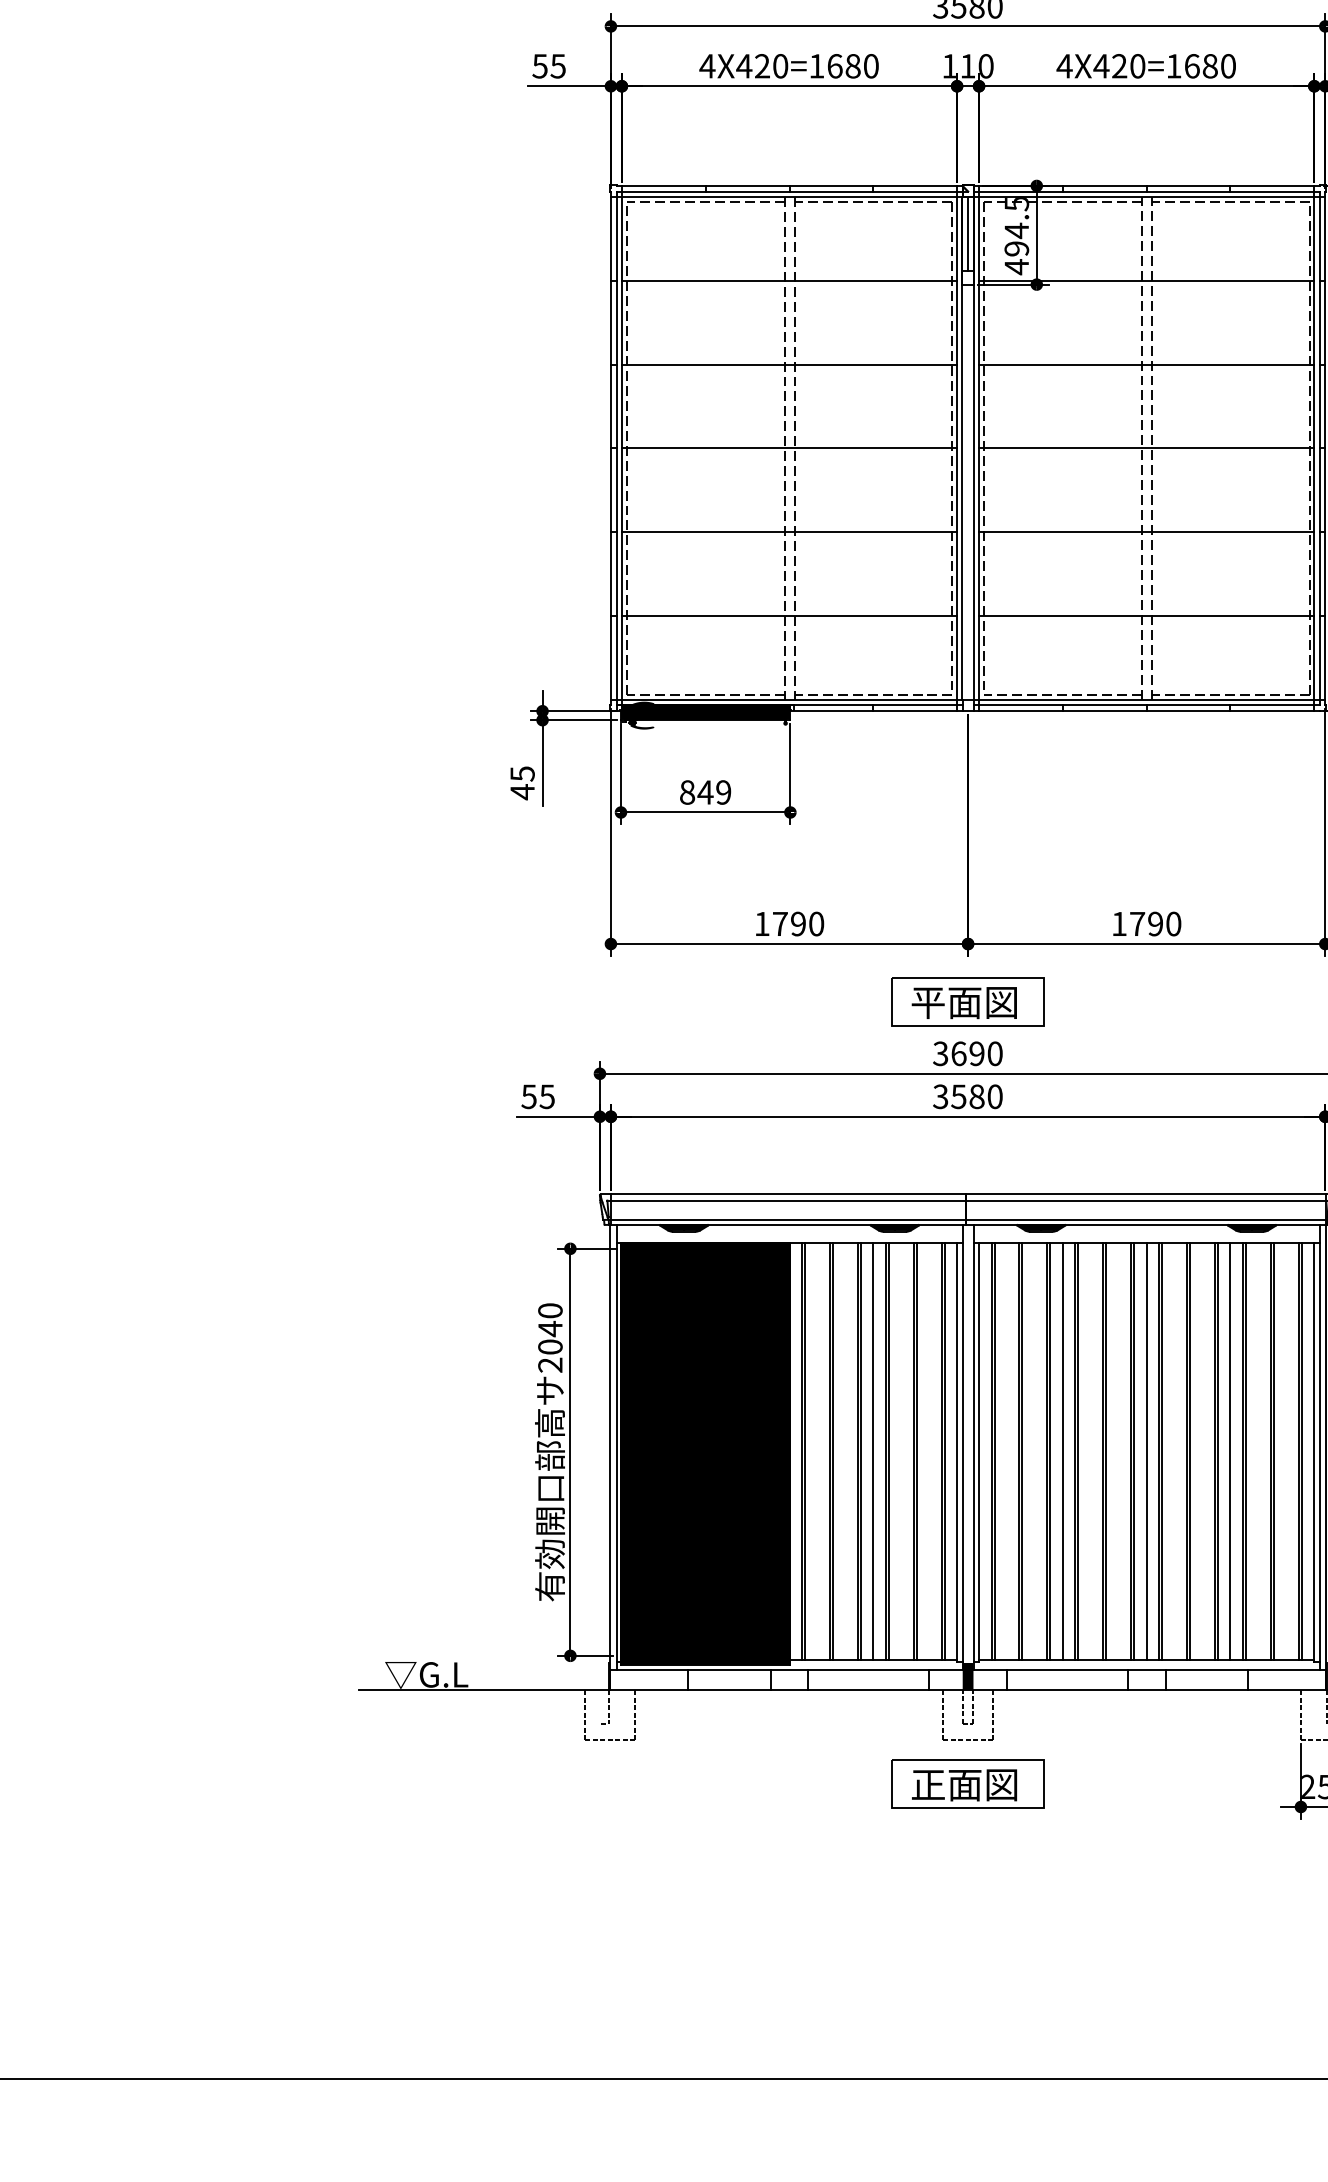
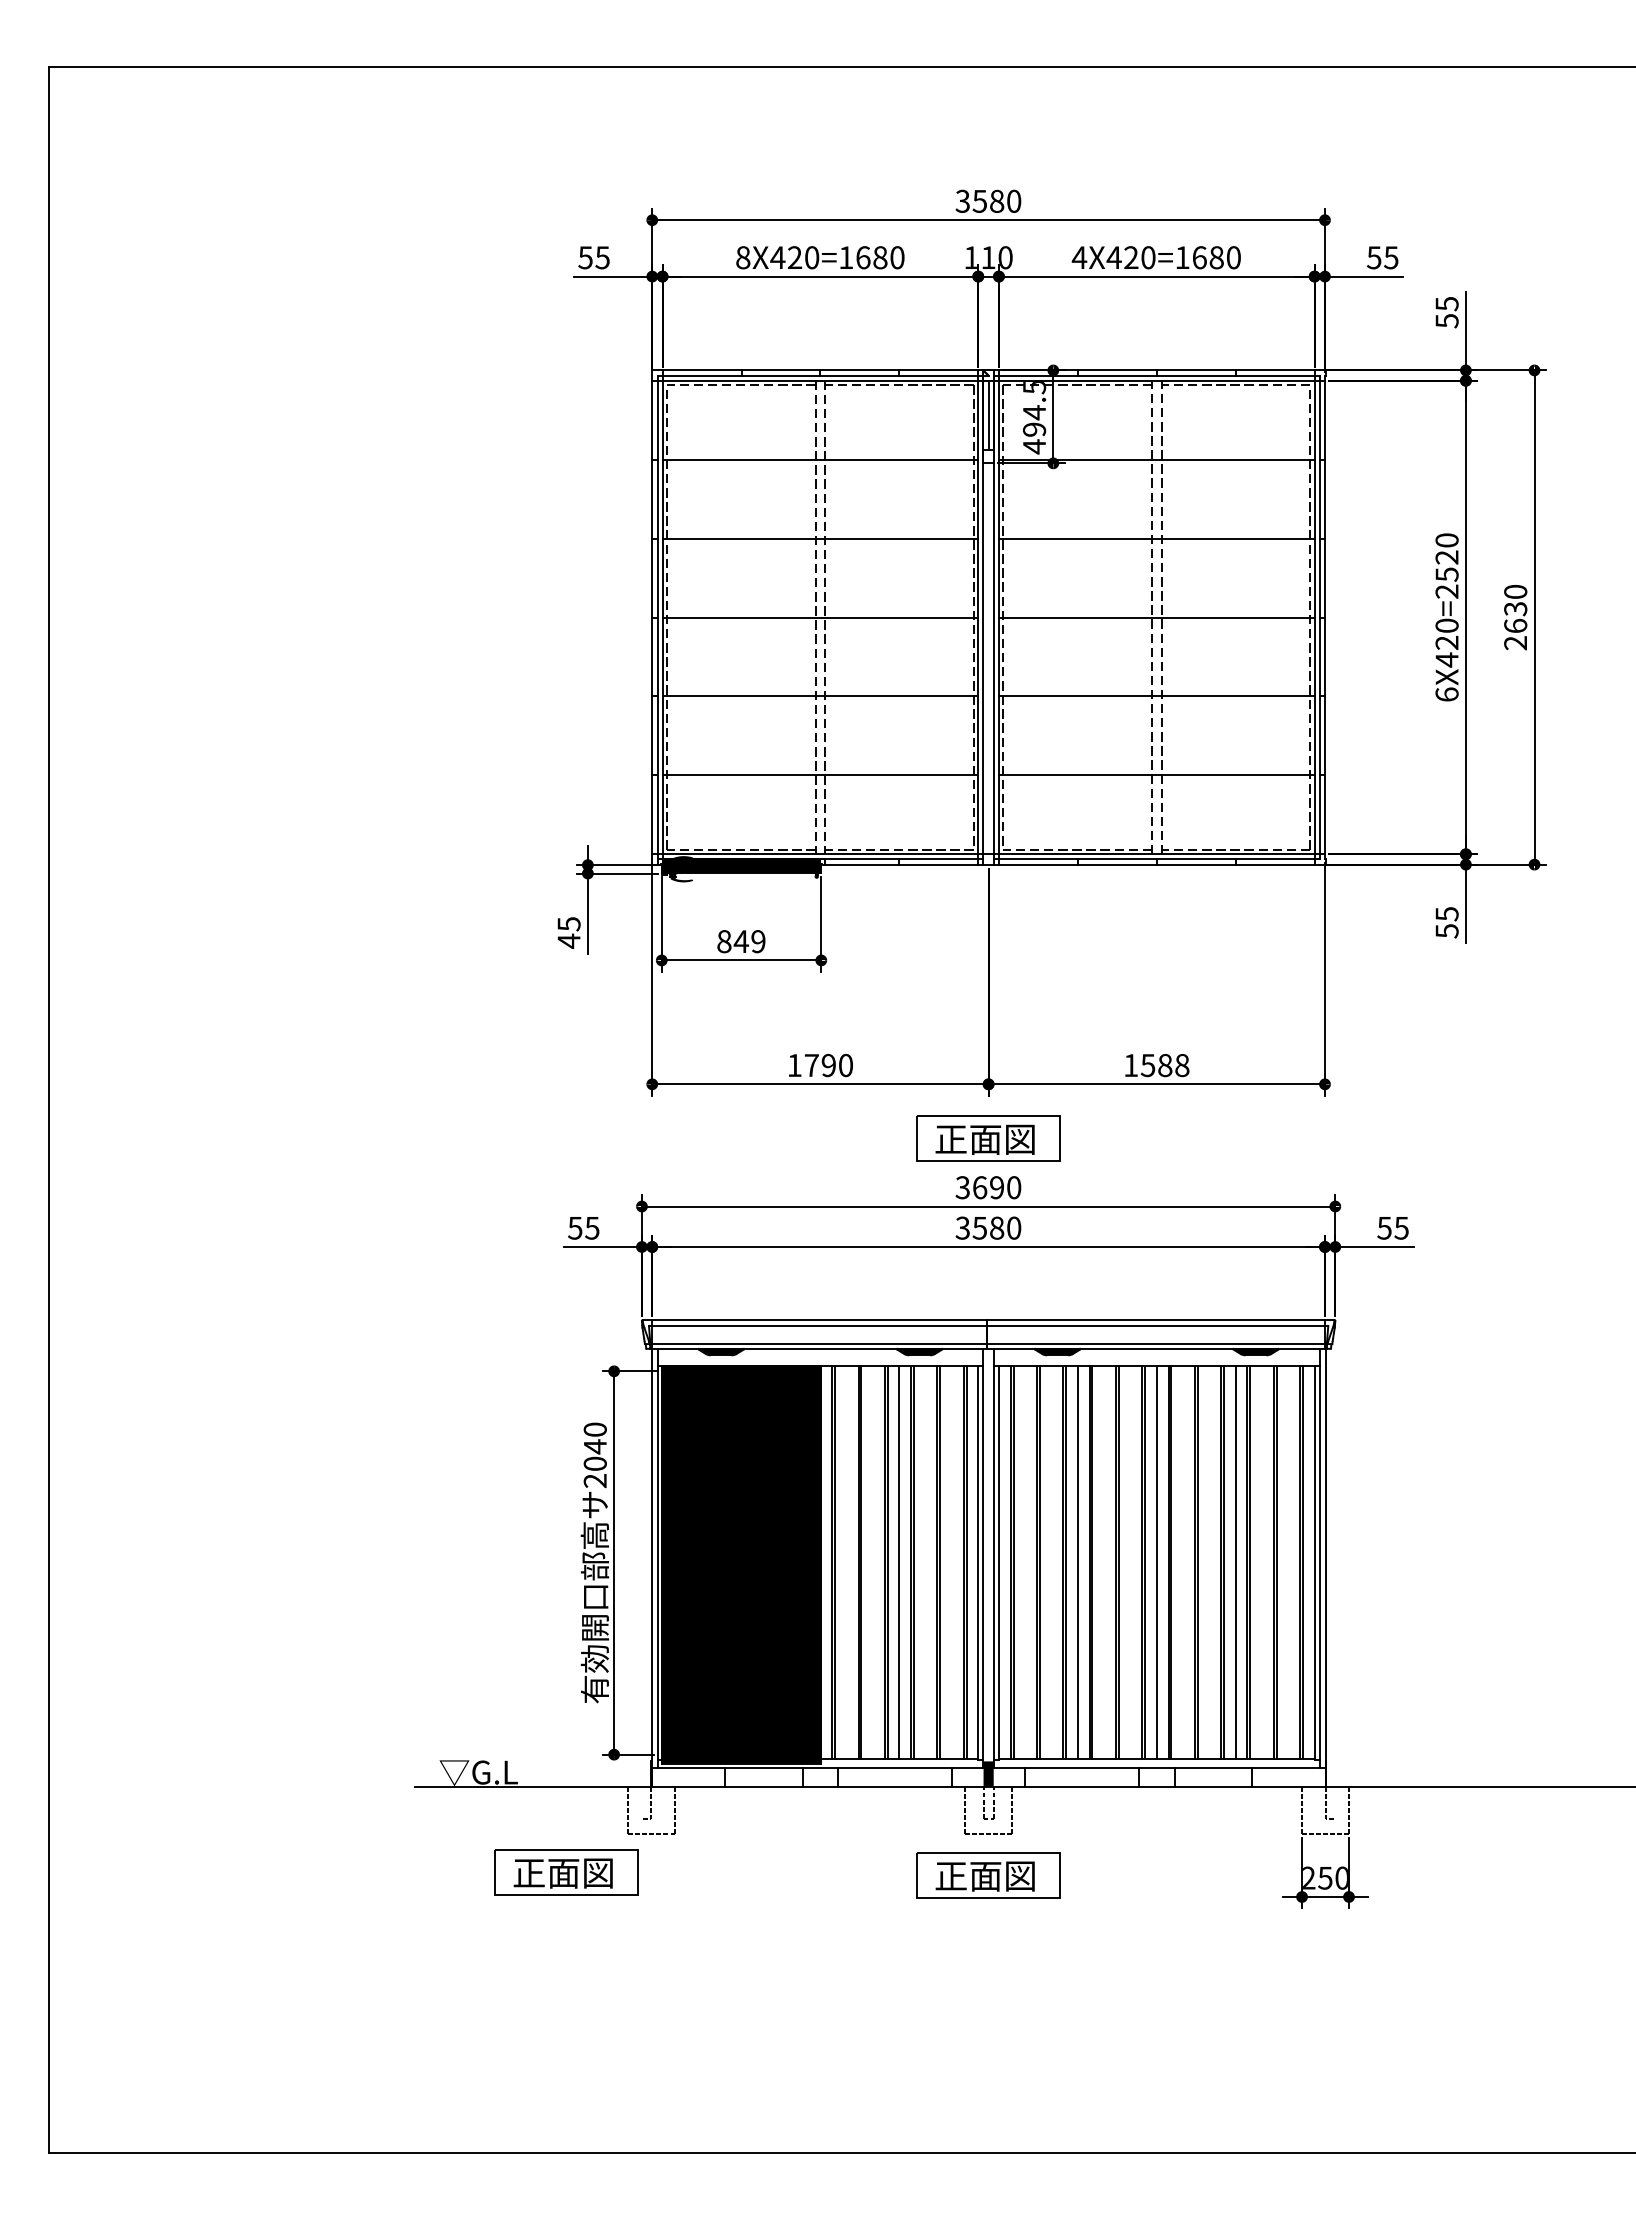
text: (706, 66) -> (742, 257), 4X420=1680 -> 8X420=1680
text: (1154, 924) -> (1164, 1065), 1790 -> 1588
text: (927, 1002) -> (950, 1139), 平面図 -> 正面図
part: (519, 1780) -> (566, 1872), added

